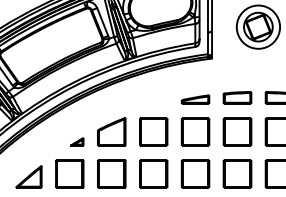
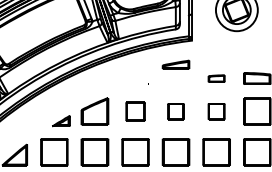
part: (237, 97) -> (216, 78), size x0.6
part: (195, 99) -> (176, 64), moved
part: (153, 131) -> (135, 111), size x0.7
part: (195, 131) -> (176, 111), size x0.6
part: (237, 131) -> (216, 111), size x0.6
part: (77, 141) -> (61, 120), size x1.4

